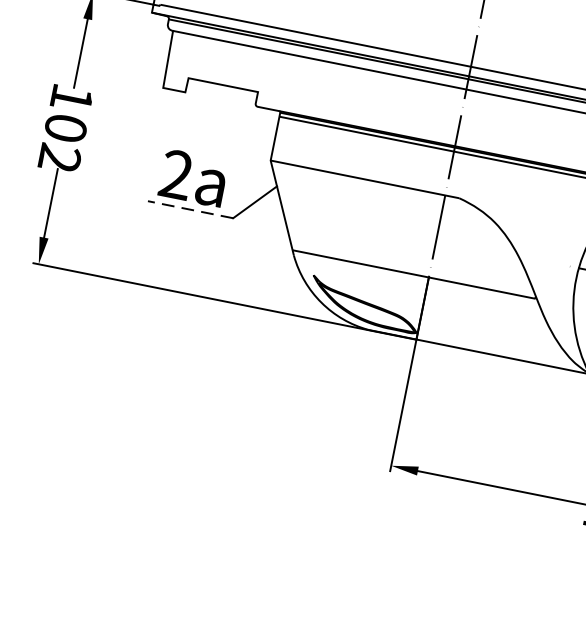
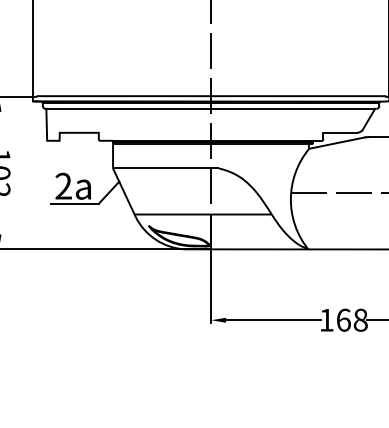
line: (191, 209) -> (75, 203), dashed -> solid

